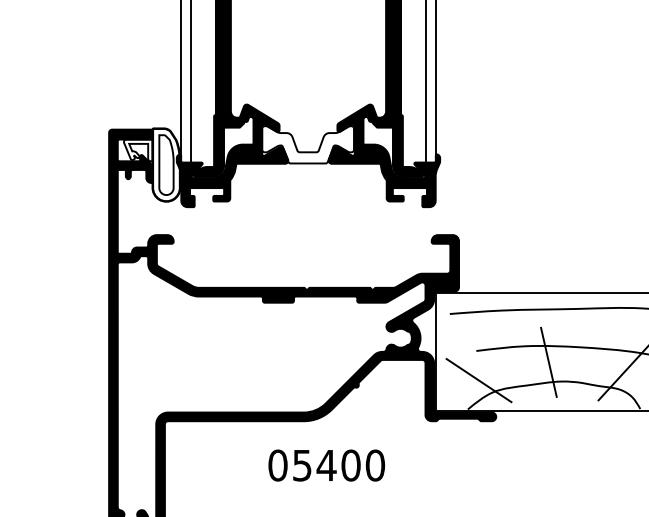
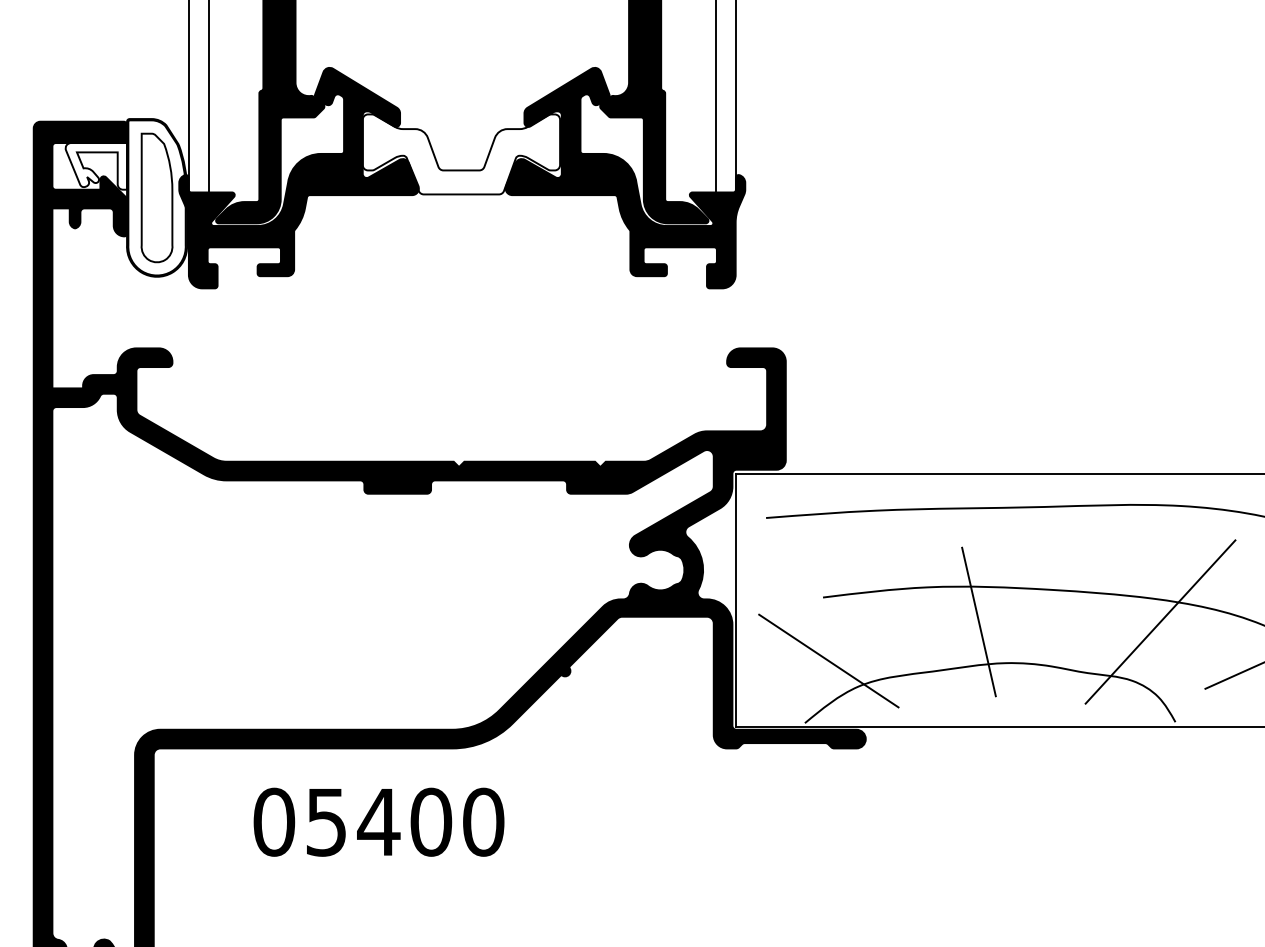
text: (326, 465) -> (378, 822), moved

